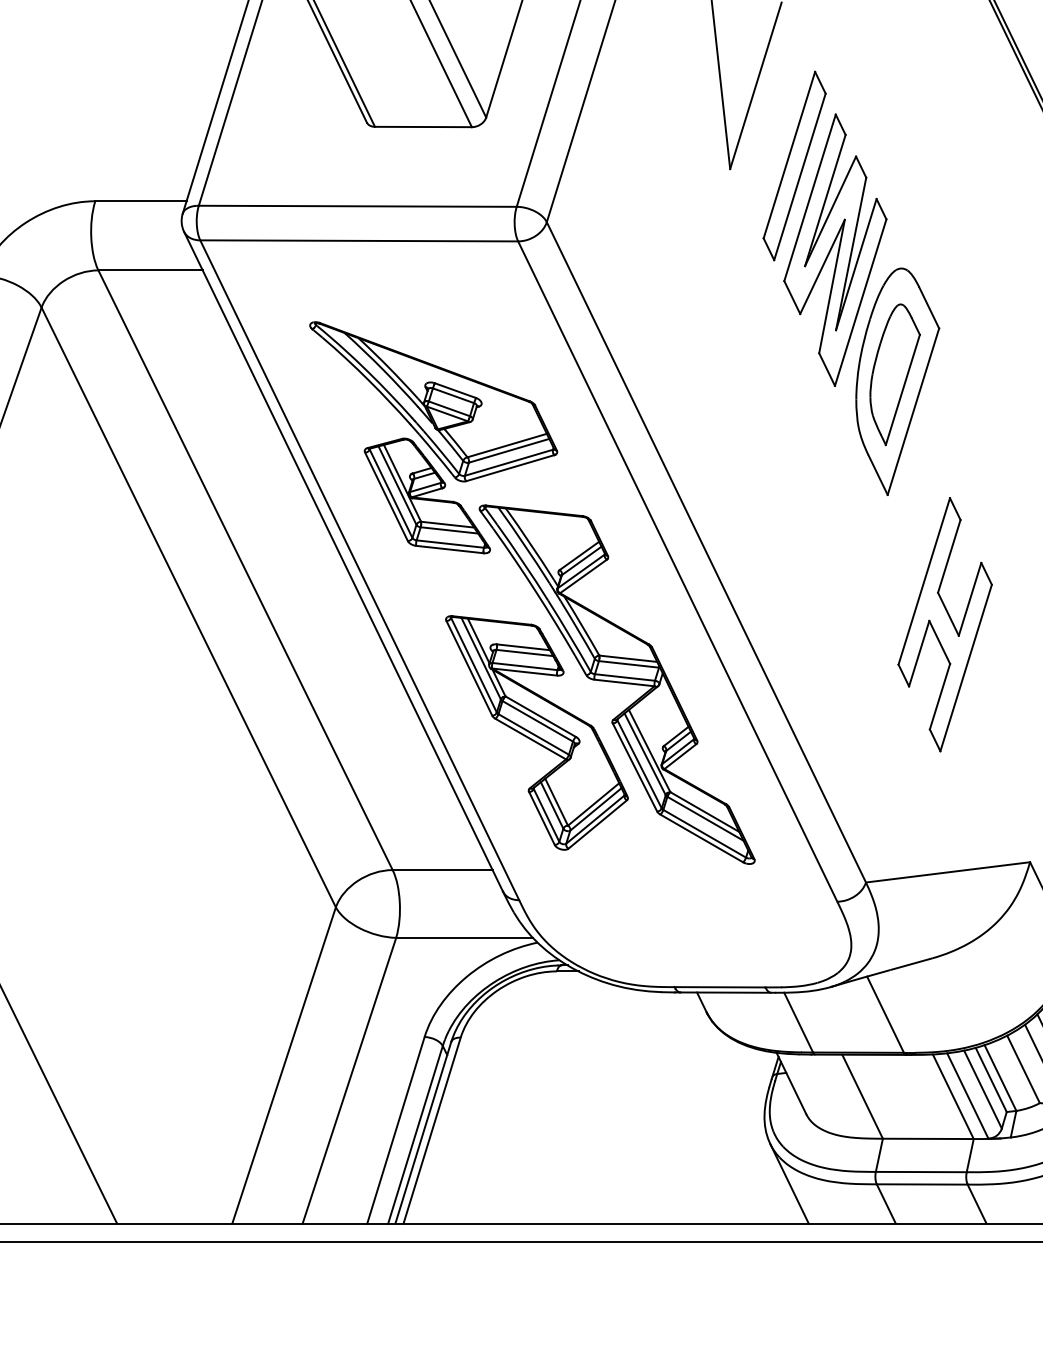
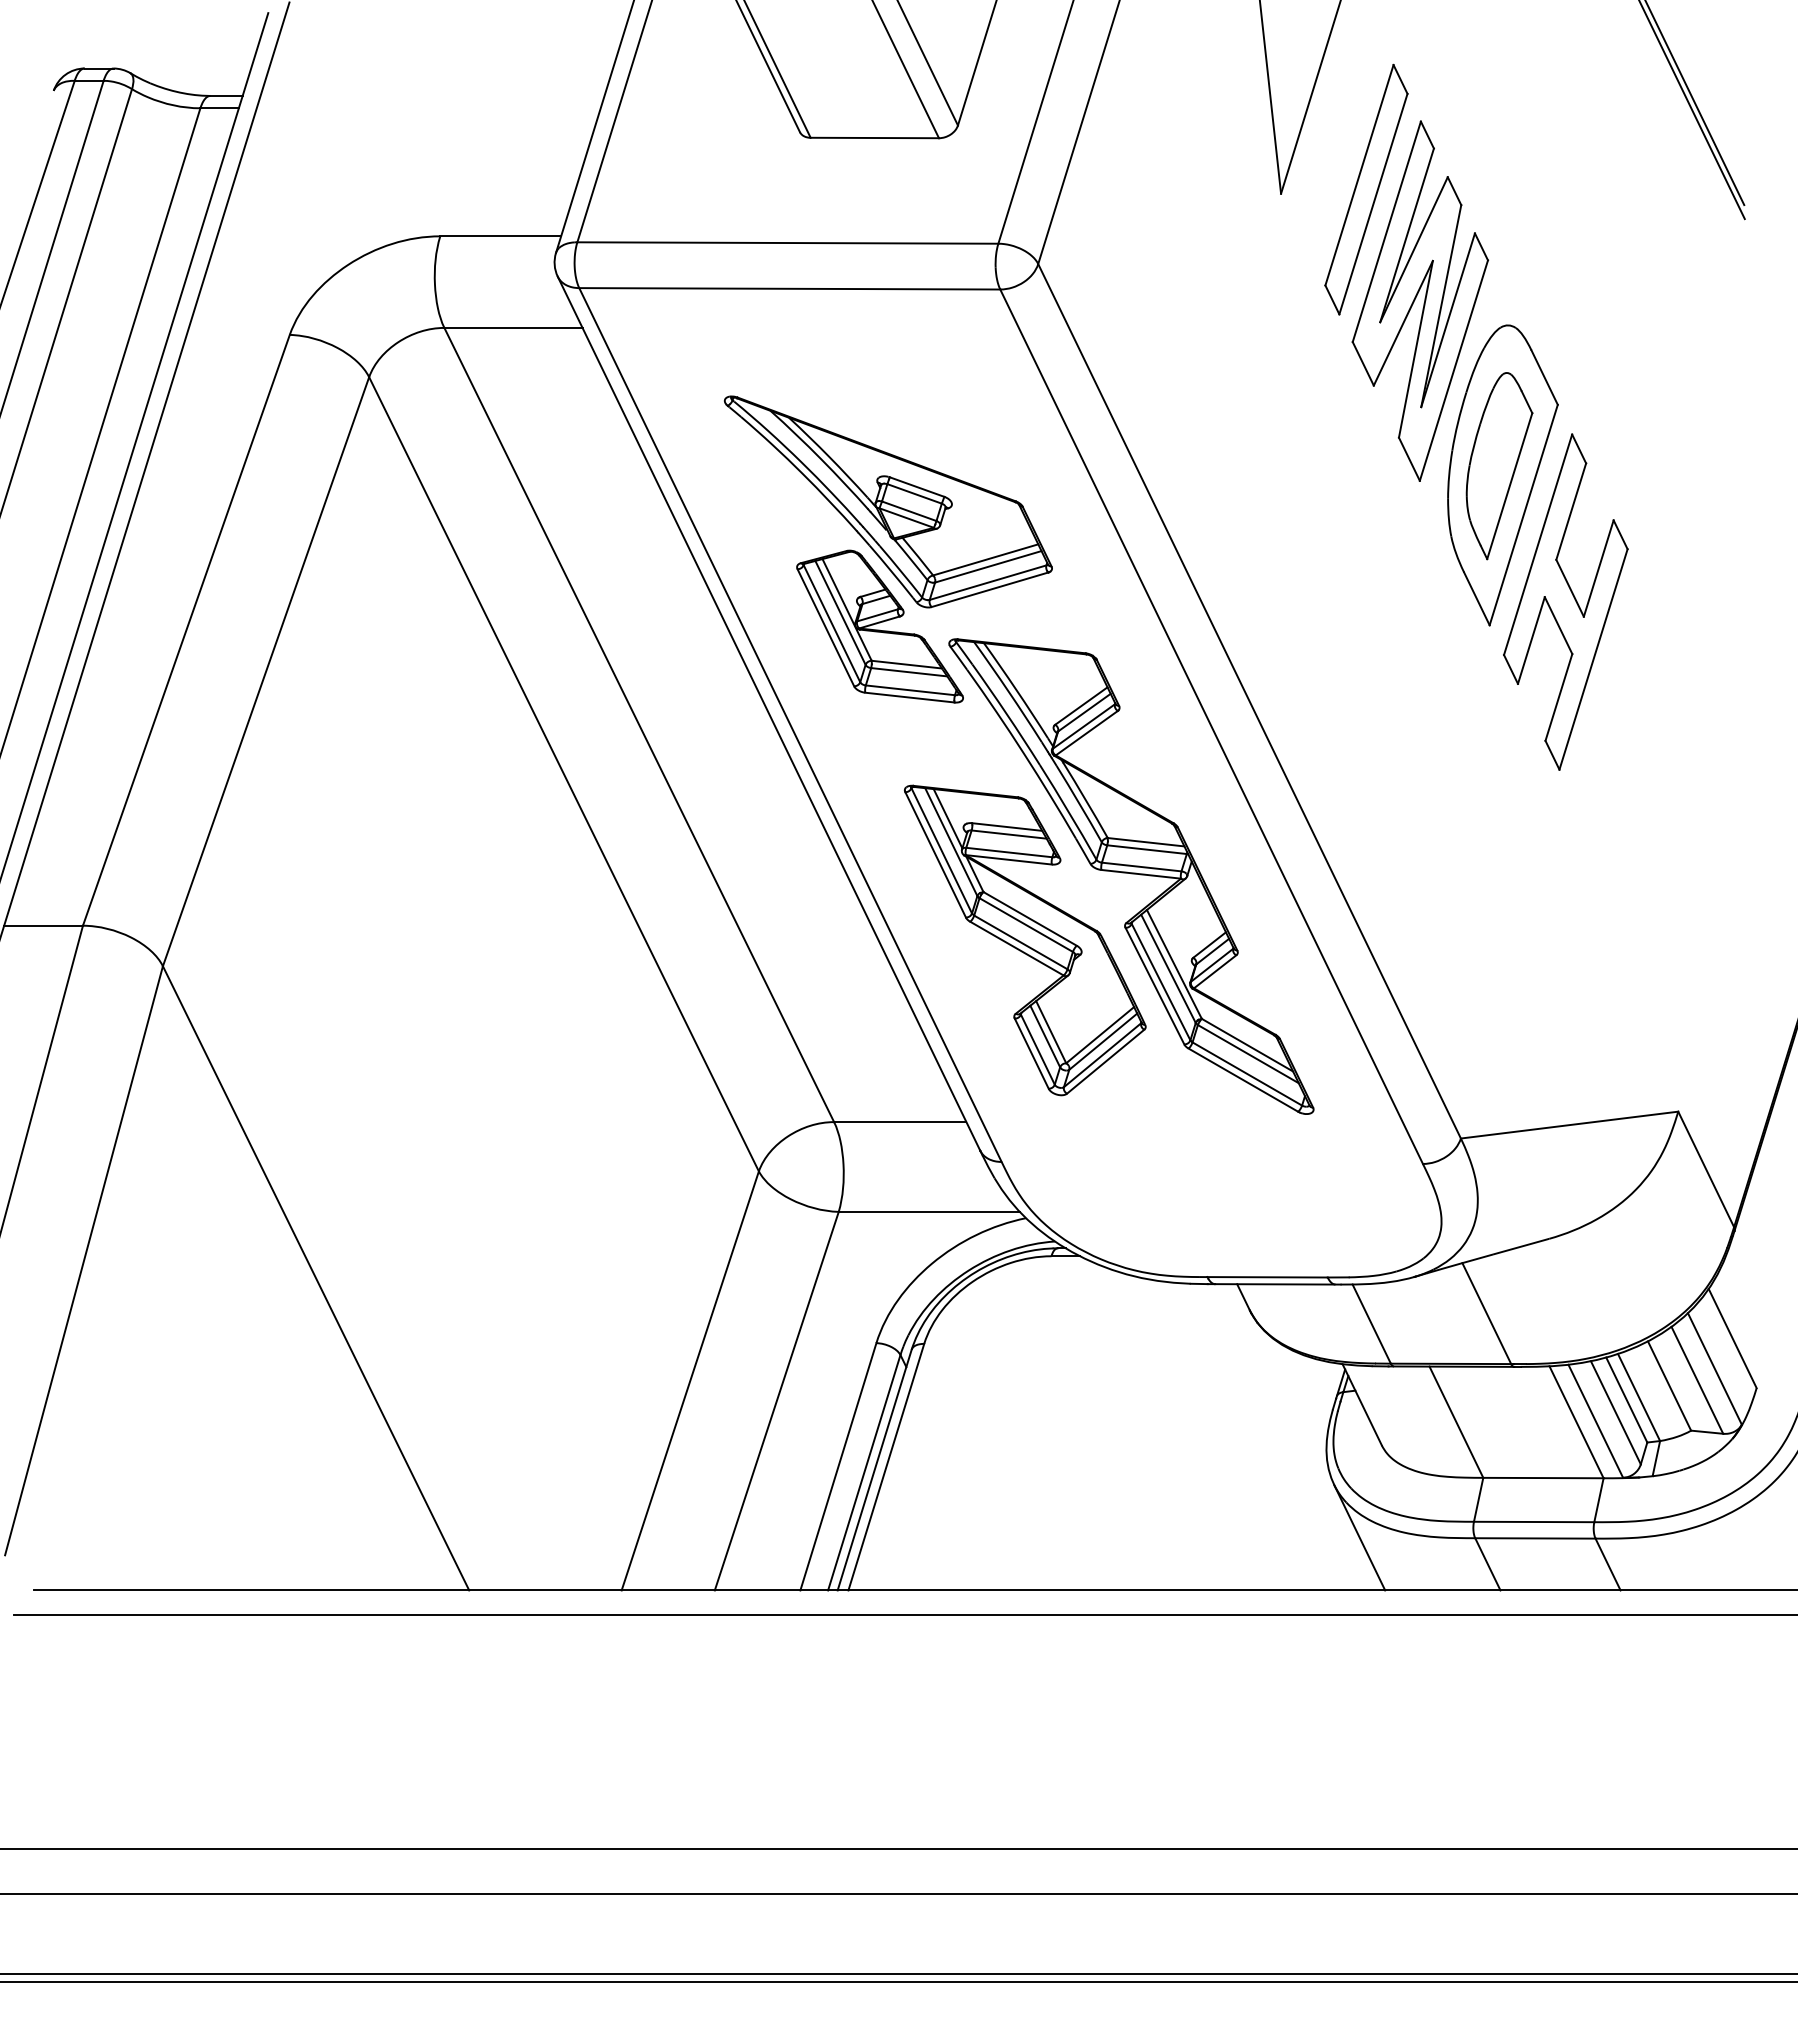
part: (944, 624) -> (1565, 601), moved

